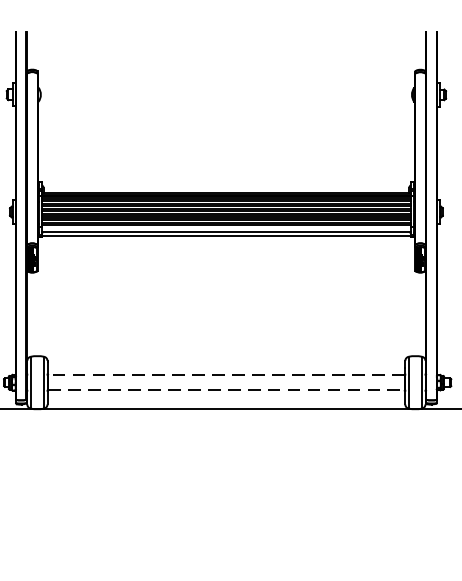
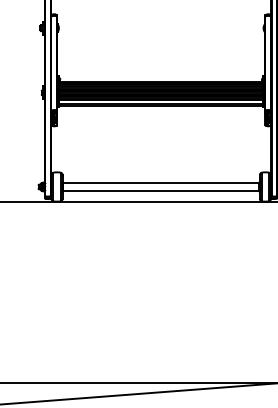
line: (225, 374) -> (160, 182), dashed -> solid
line: (226, 390) -> (161, 191), dashed -> solid

